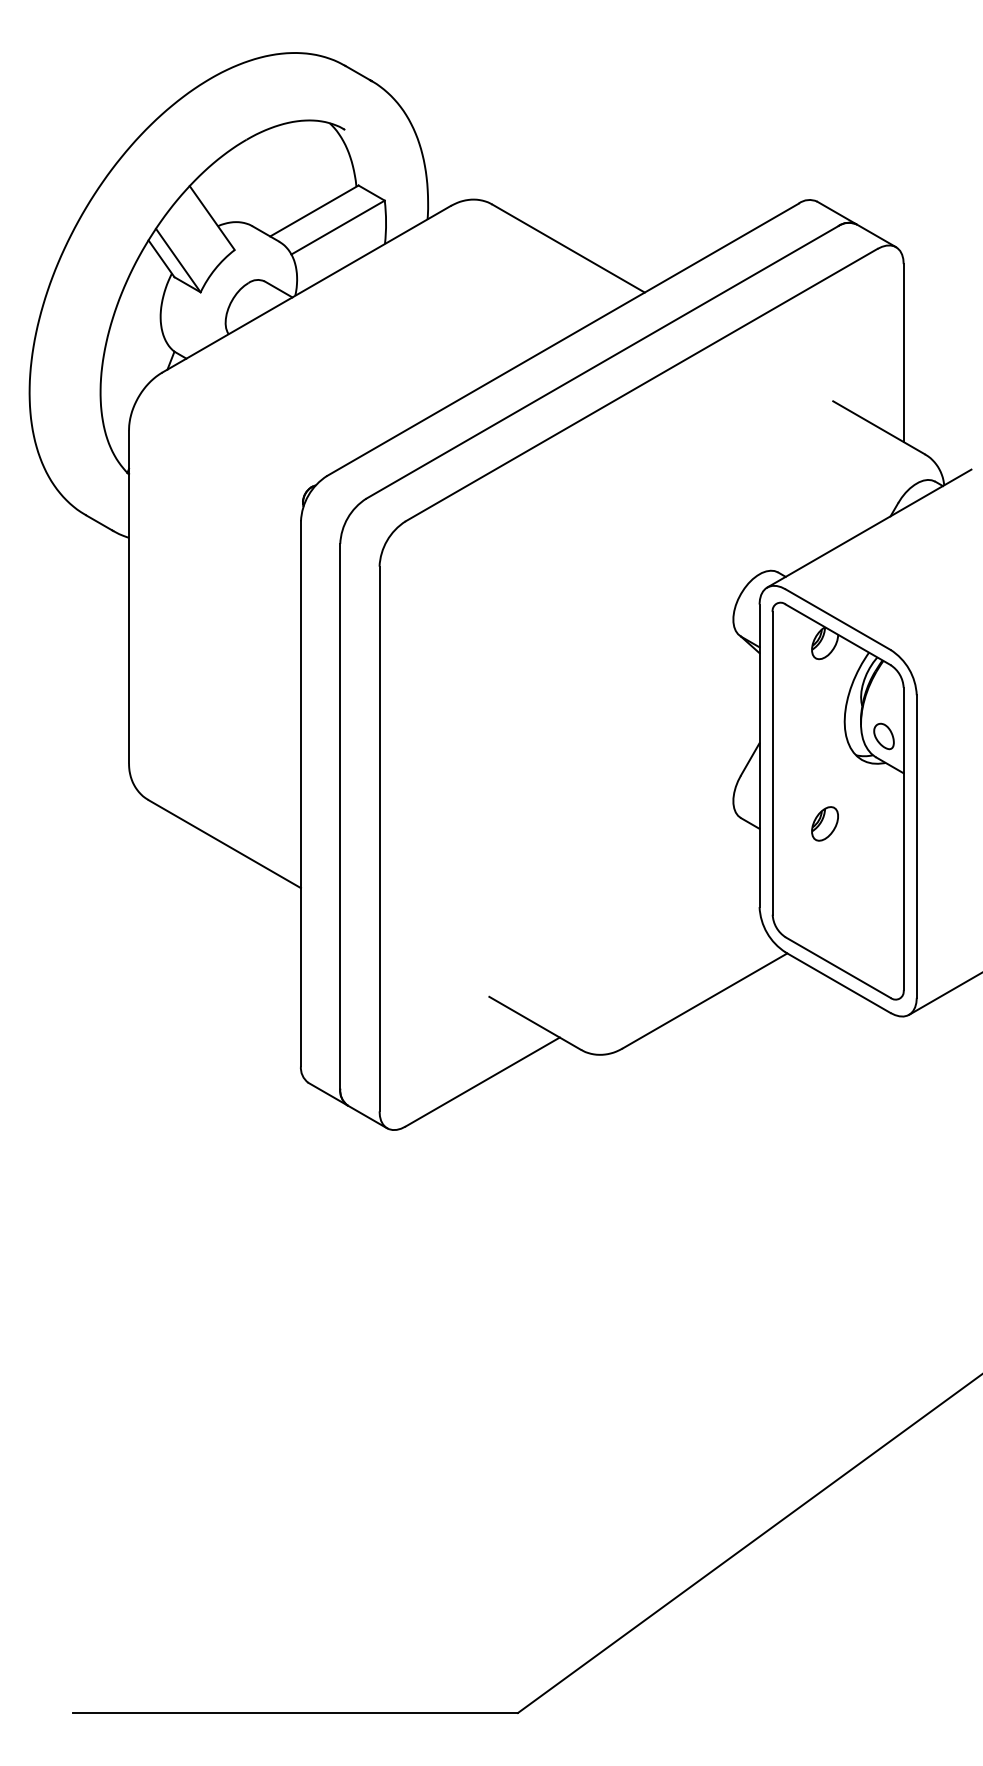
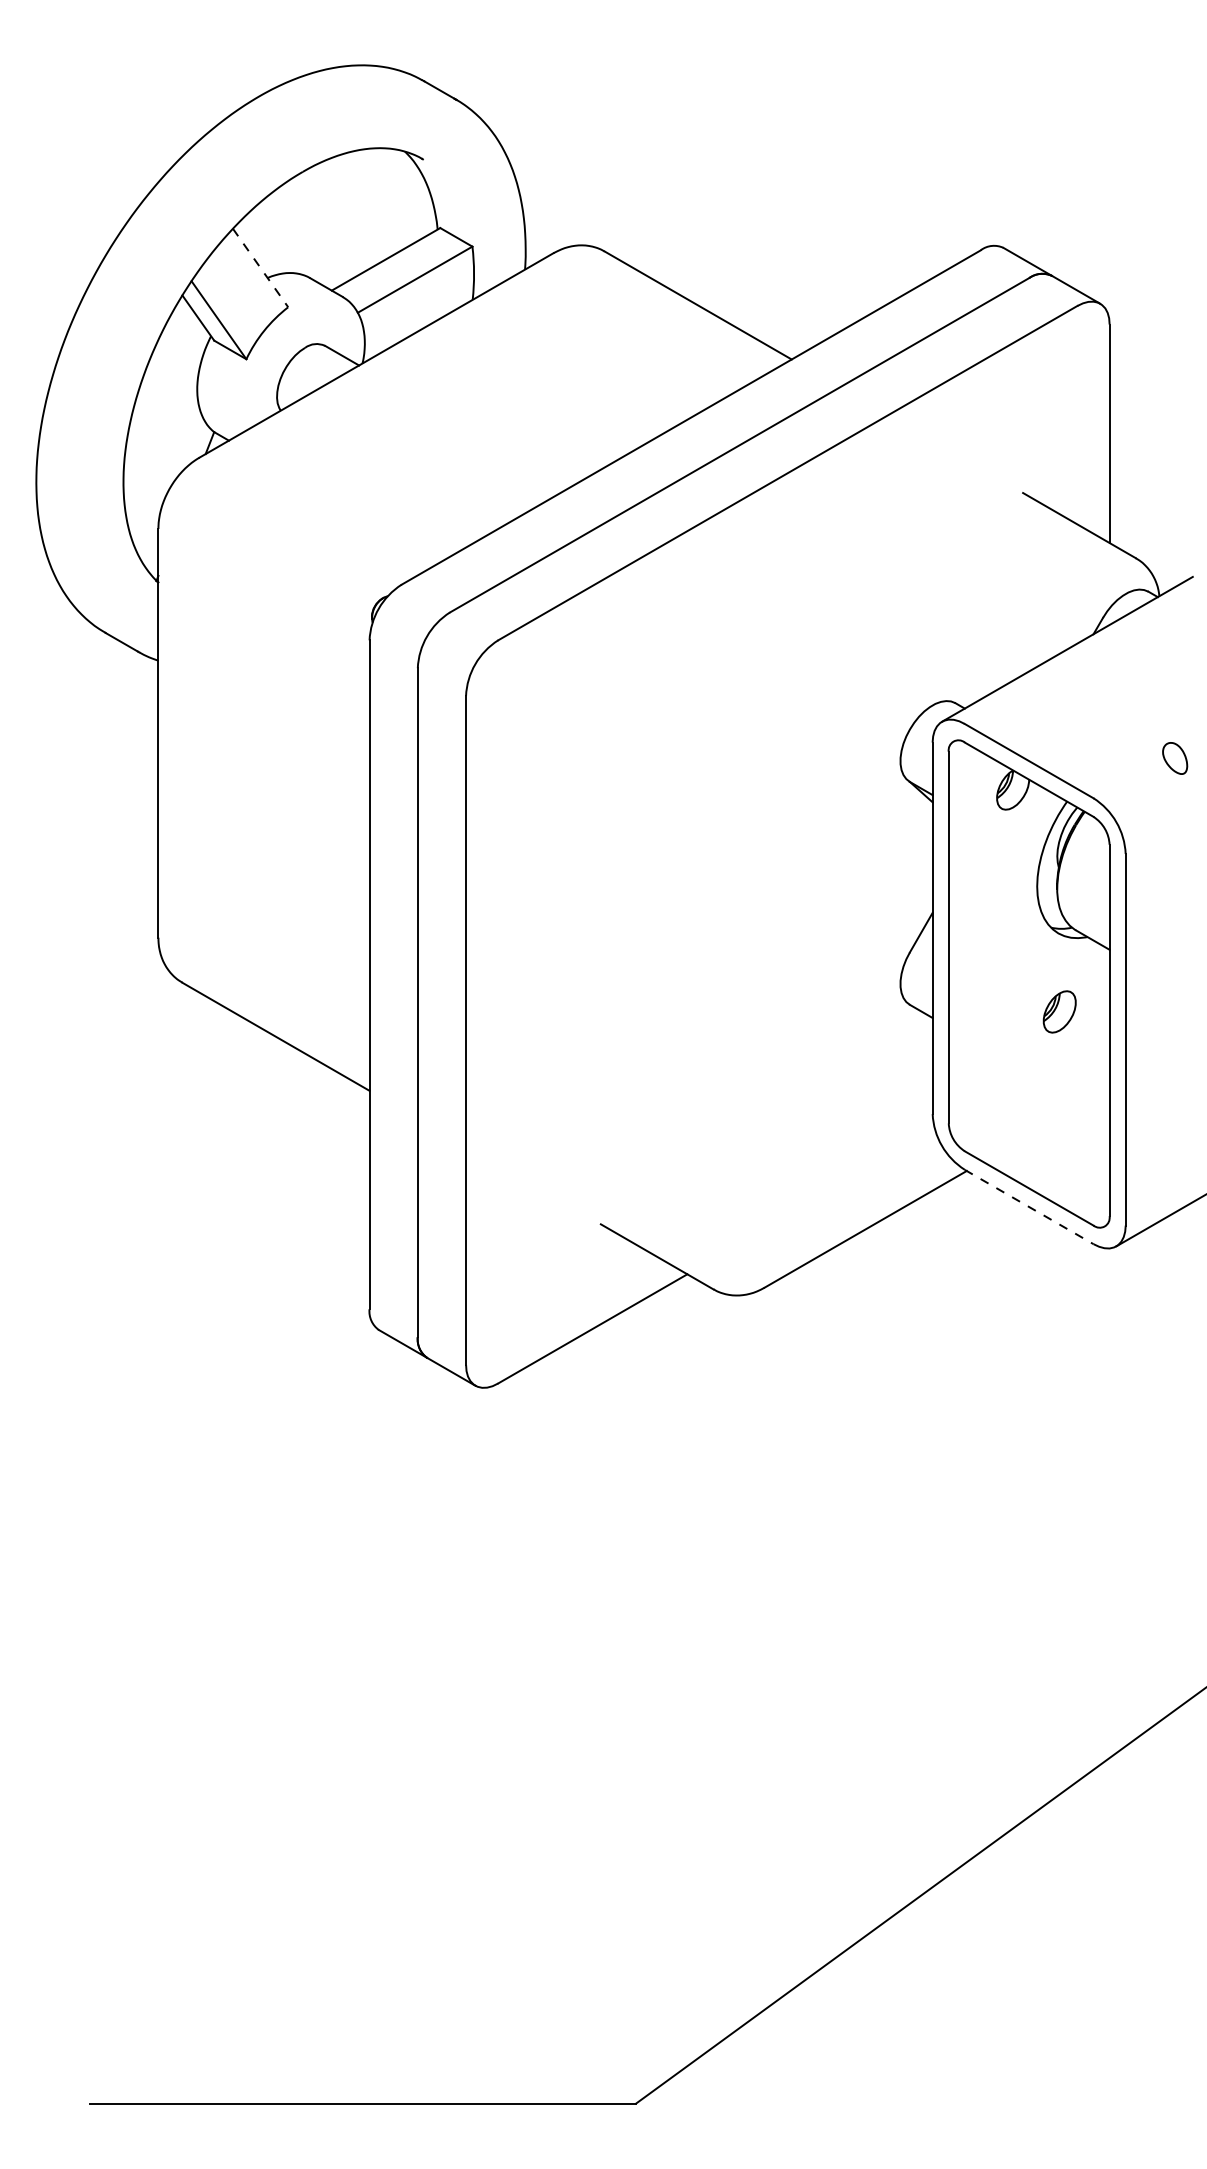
line: (212, 218) -> (260, 268), solid -> dashed
part: (883, 736) -> (1174, 758), moved
part: (824, 823) -> (1059, 1011), moved
line: (838, 982) -> (1029, 1206), solid -> dashed

